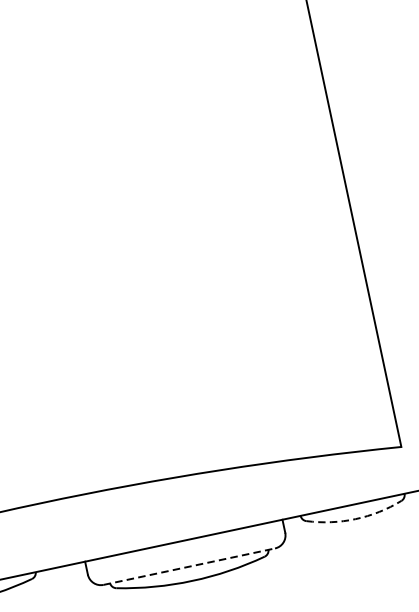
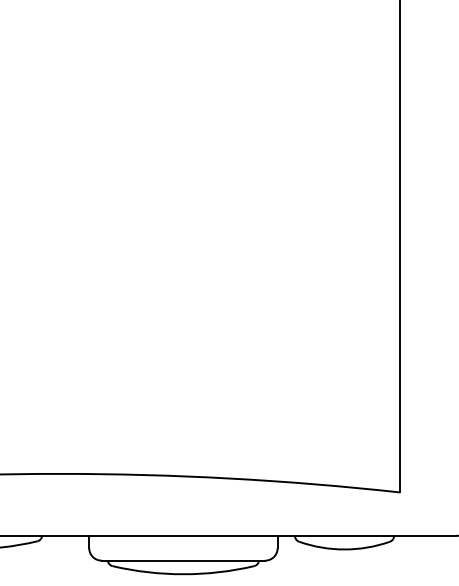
arc: (355, 519) -> (344, 549), dashed -> solid
line: (189, 566) -> (183, 560), dashed -> solid

